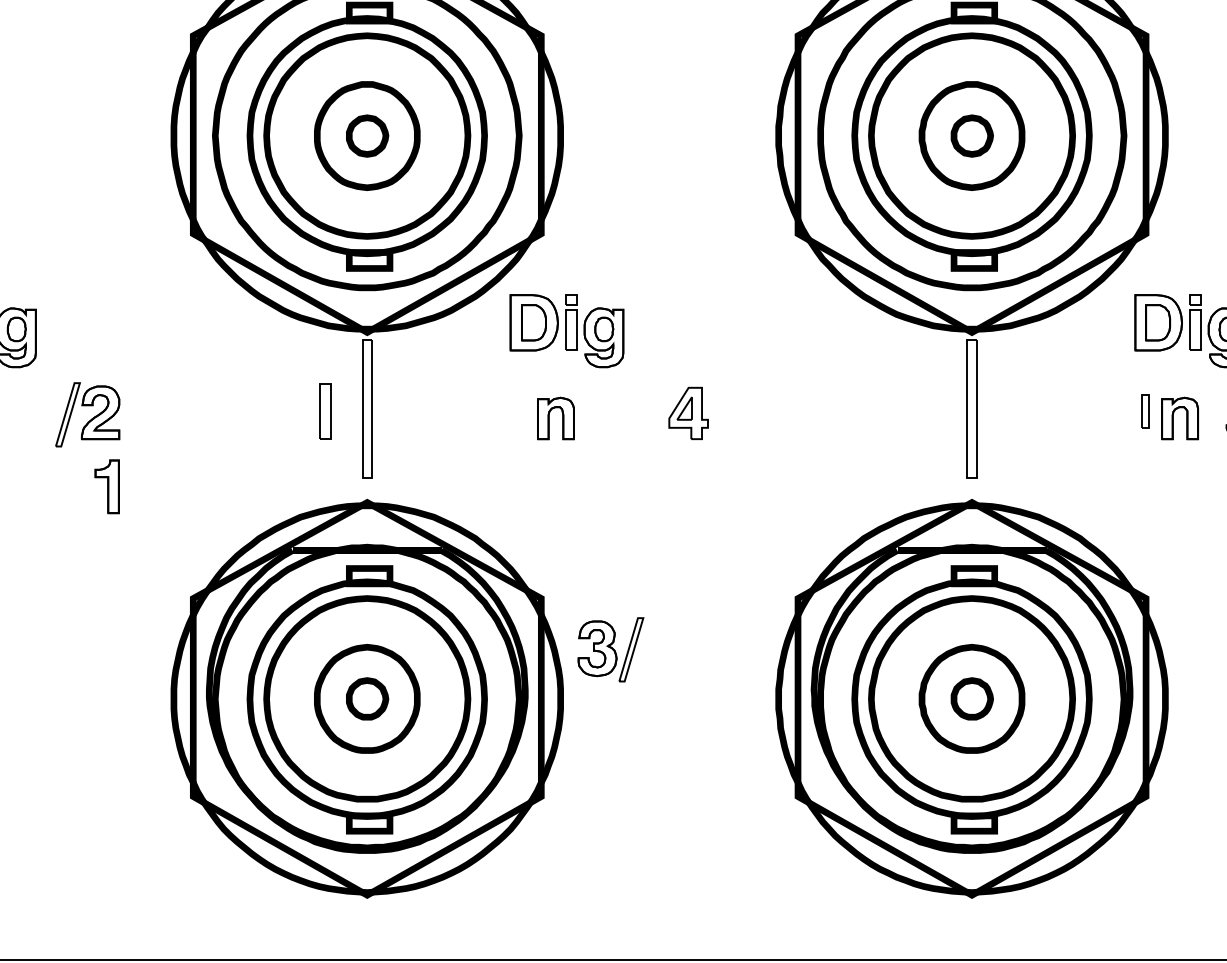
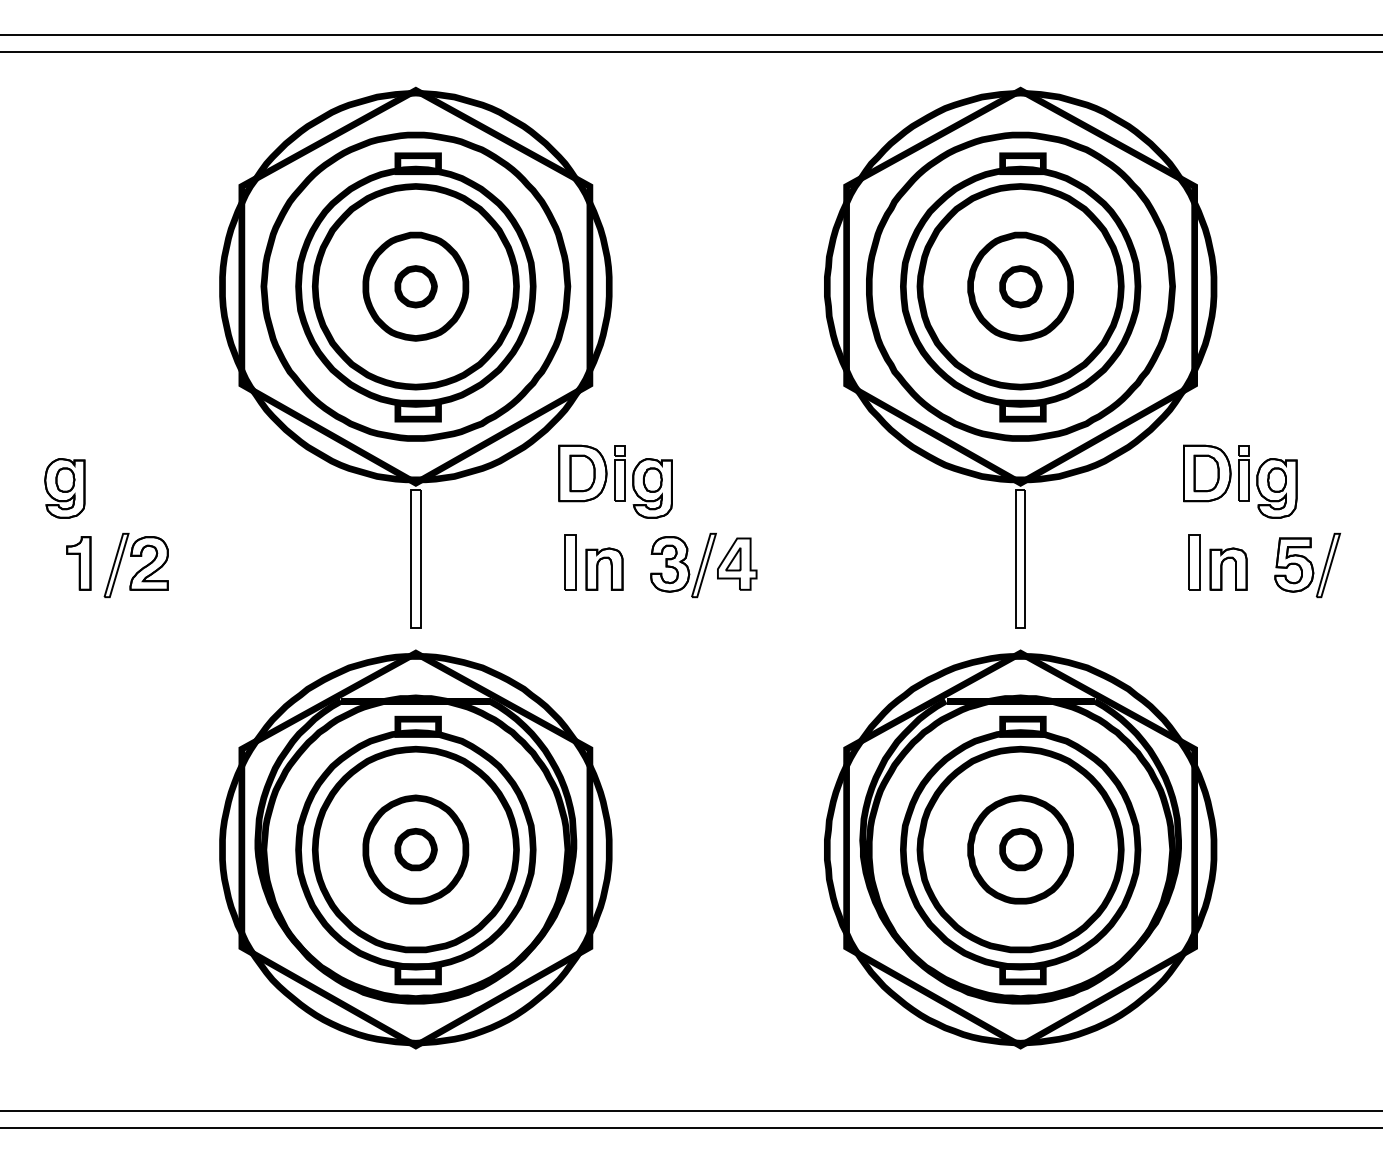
part: (325, 411) -> (570, 562), moved
part: (1145, 411) -> (1194, 562), size x1.67
part: (106, 486) -> (78, 563), moved
part: (610, 649) -> (683, 565), moved

